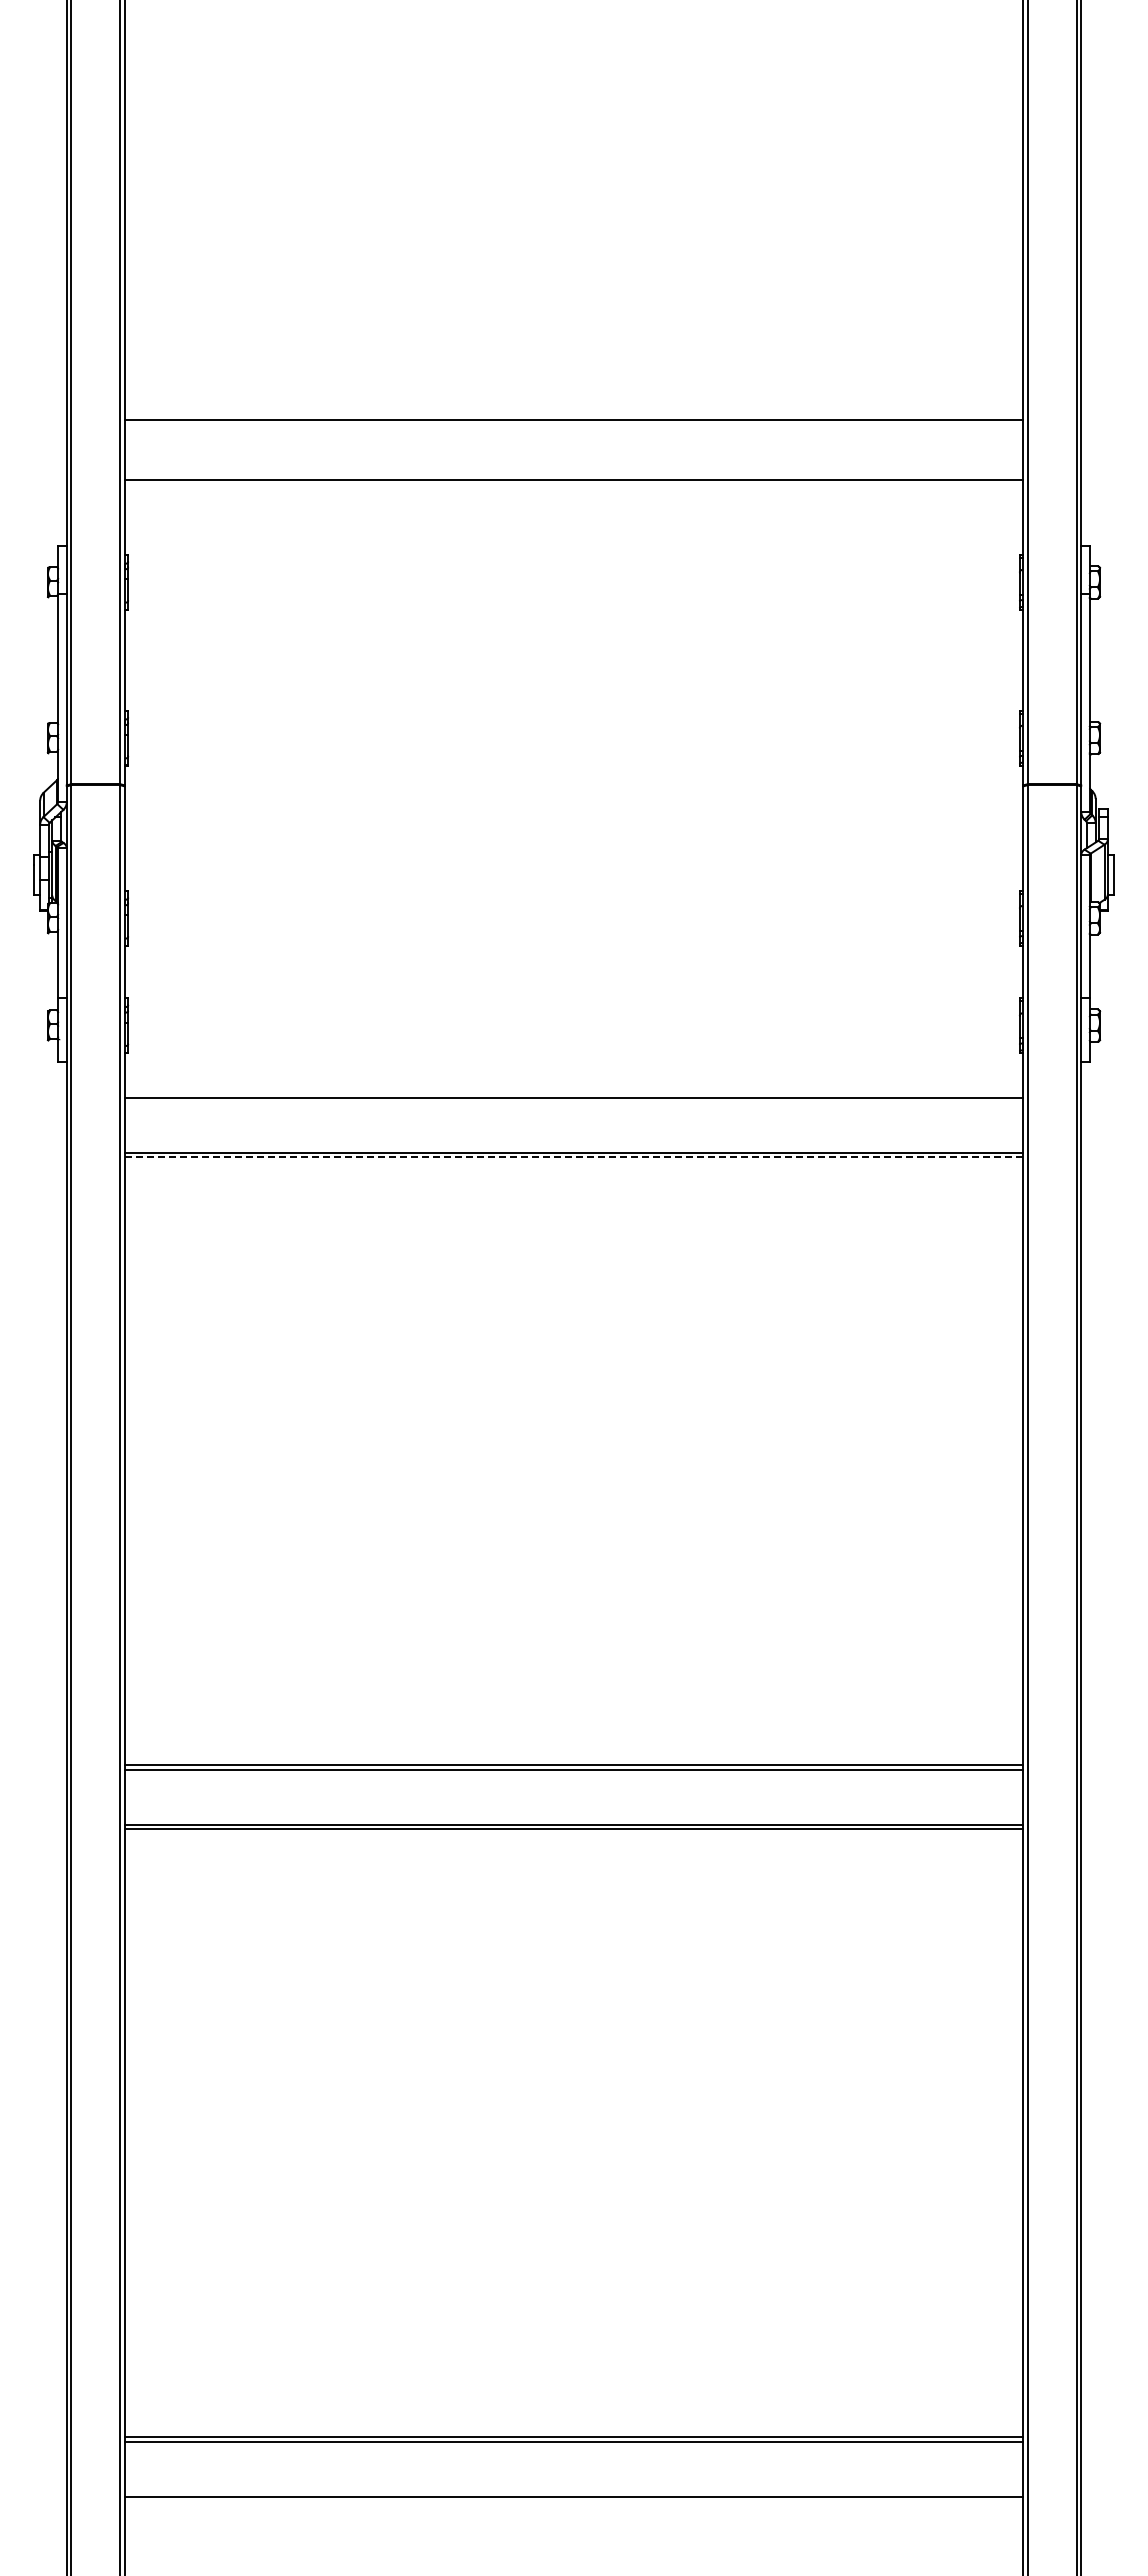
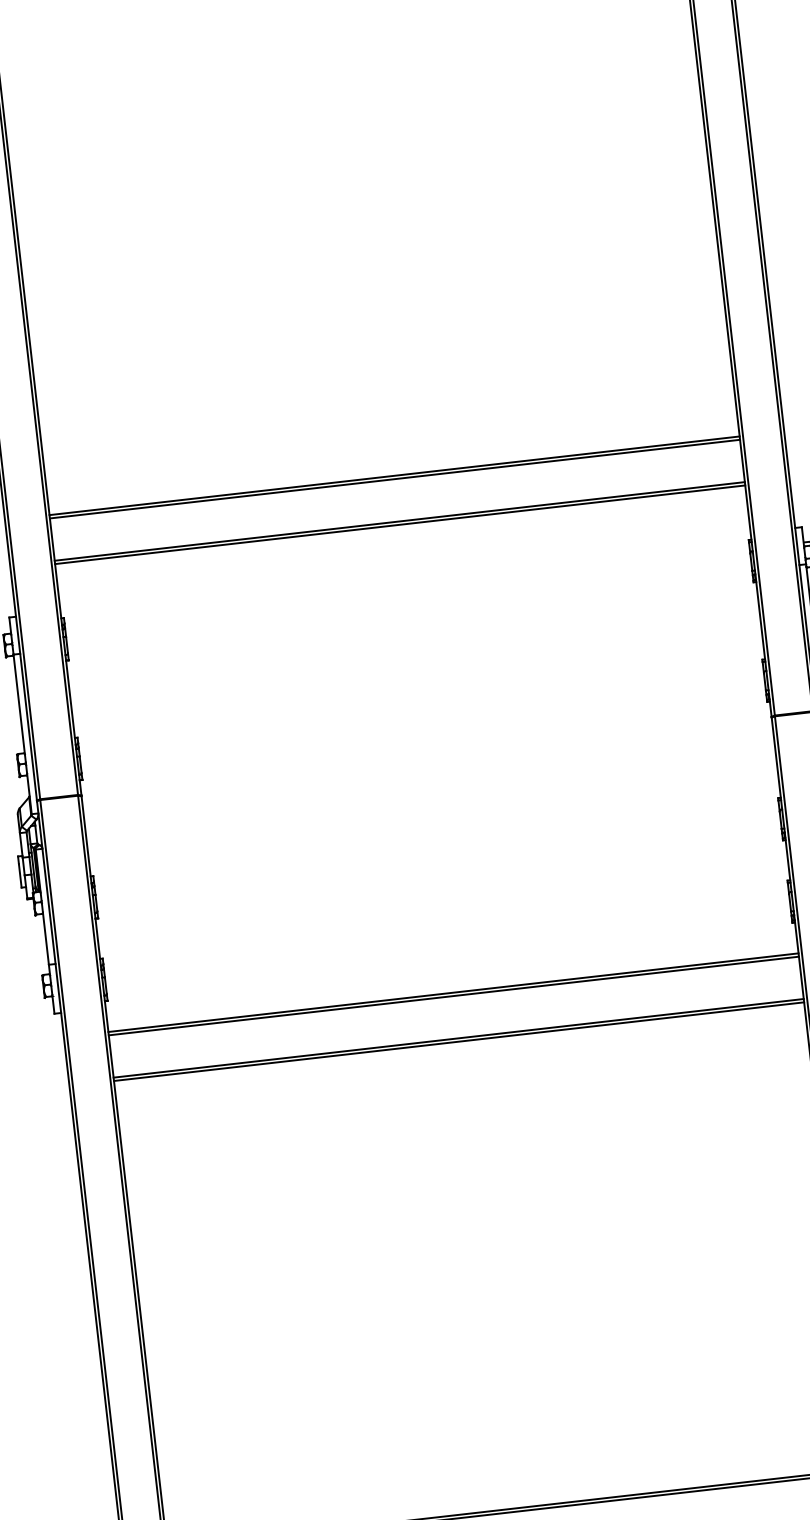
line: (573, 424) -> (394, 478), added
line: (573, 484) -> (399, 525), added
line: (573, 1093) -> (453, 992), added
line: (573, 1157) -> (458, 1042), dashed -> solid

